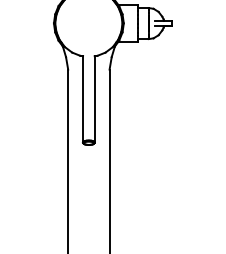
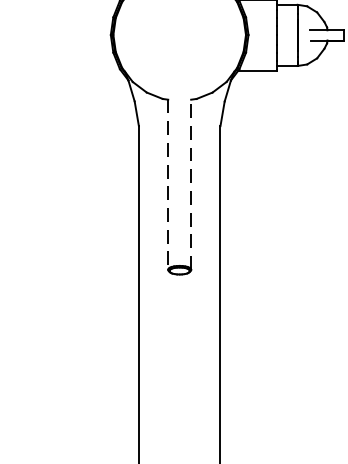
line: (94, 98) -> (190, 183), solid -> dashed
line: (83, 99) -> (169, 184), solid -> dashed

